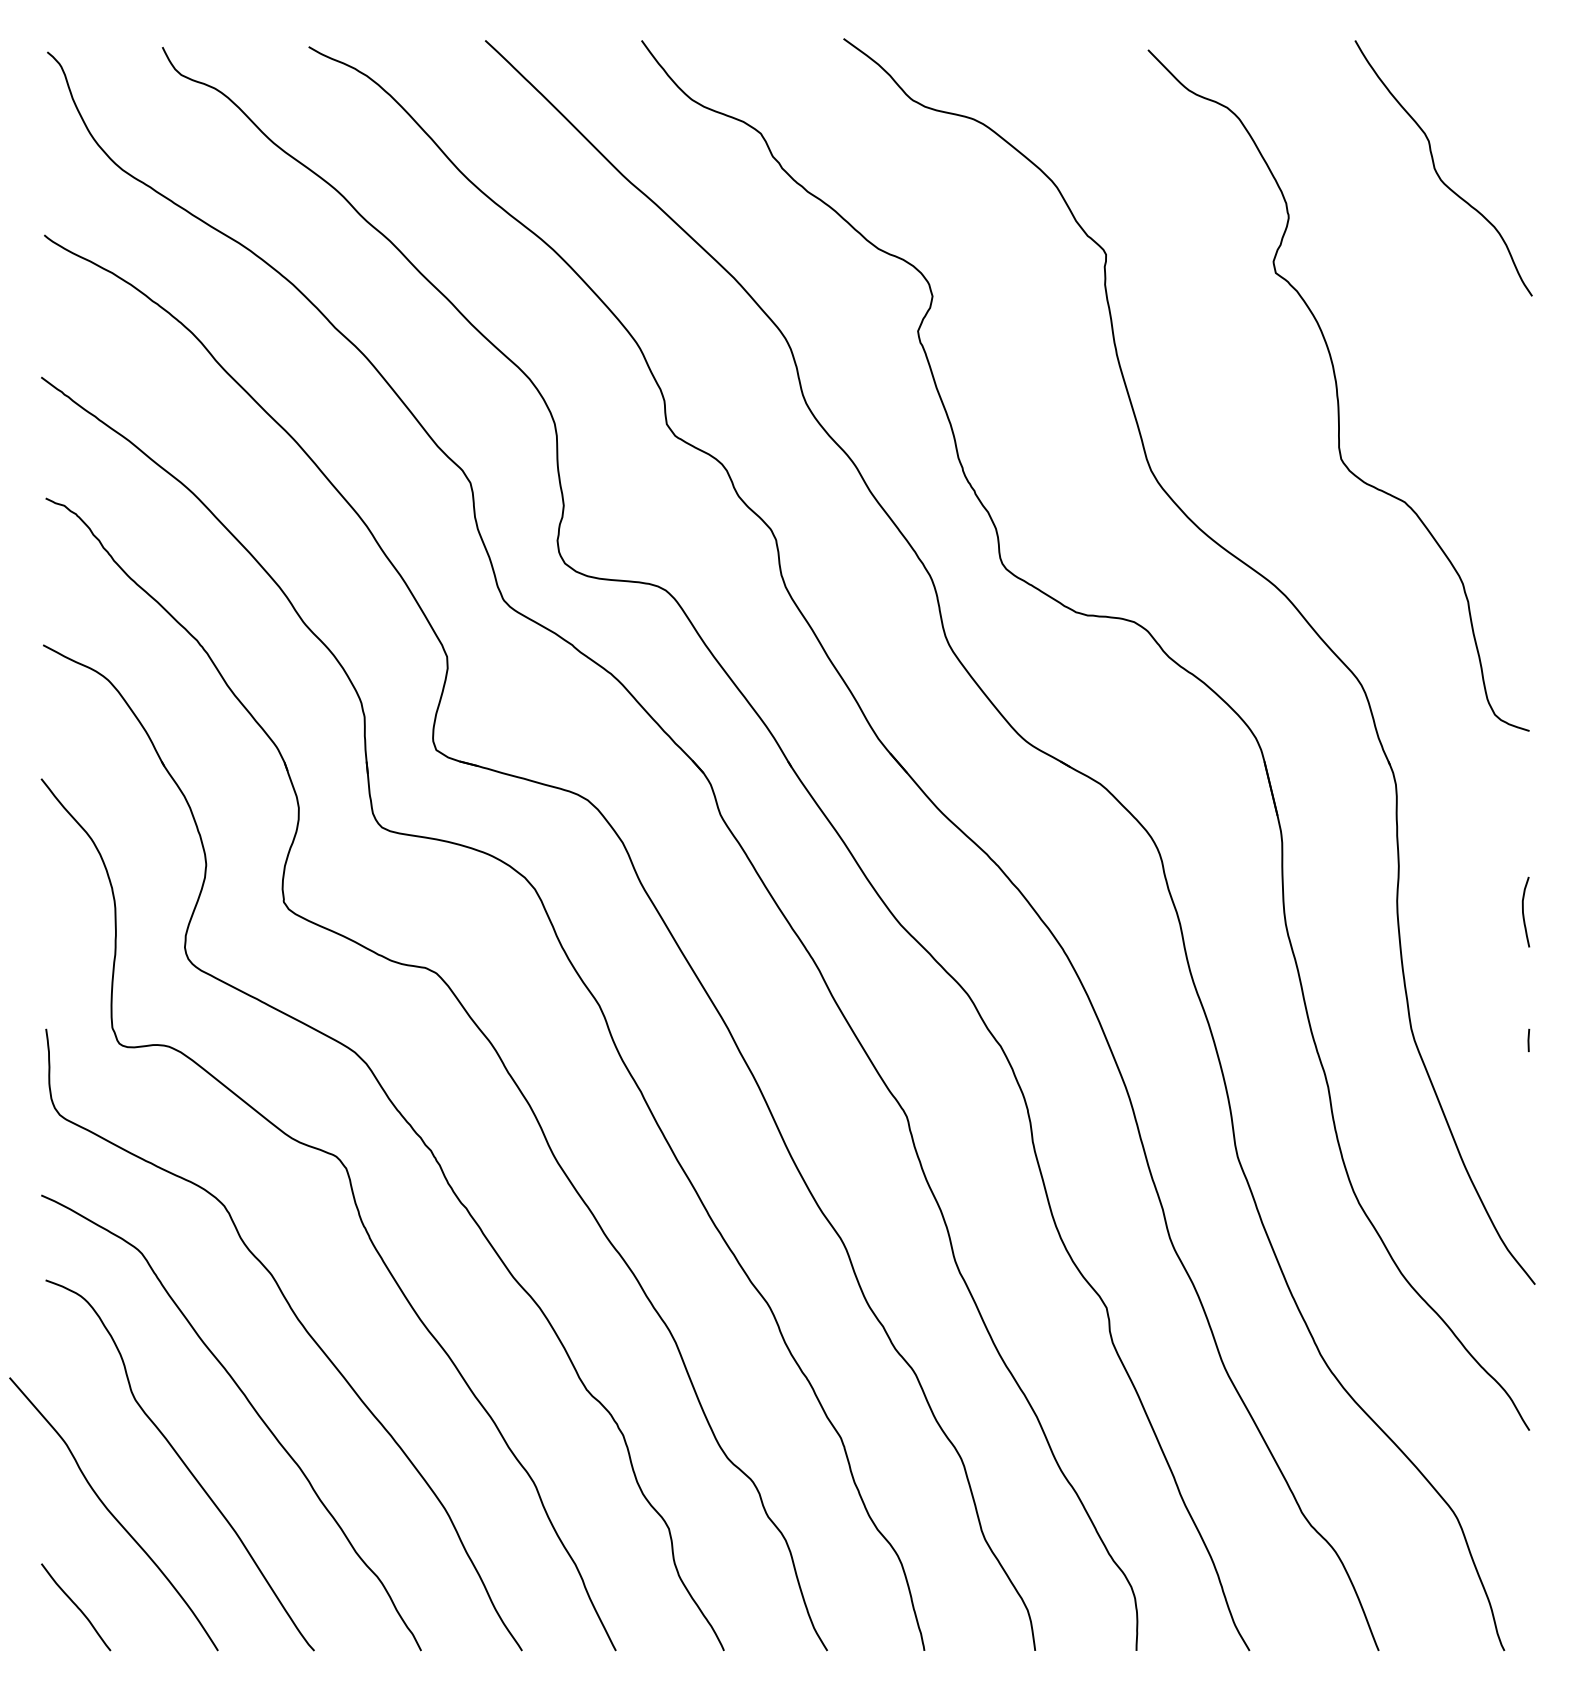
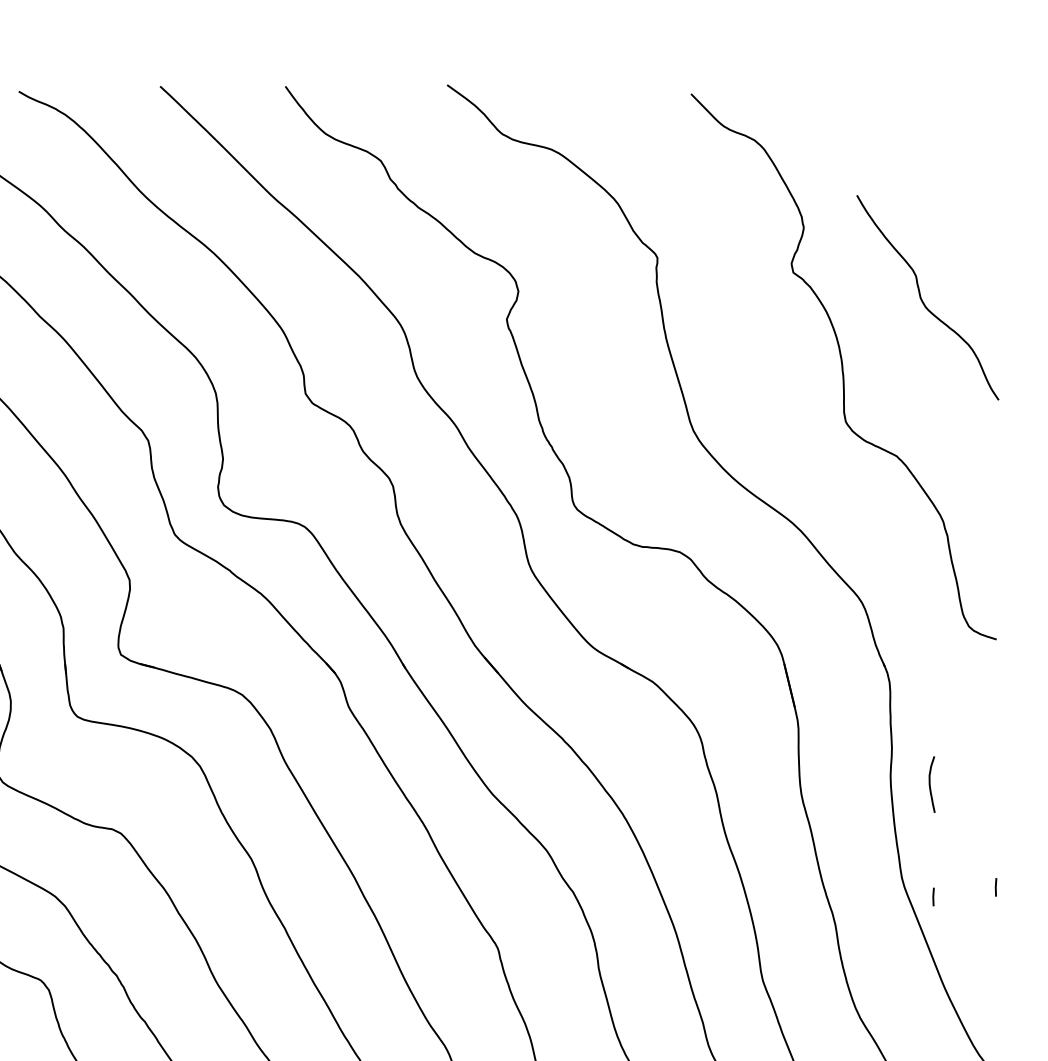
curve: (1437, 171) -> (922, 300), moved
curve: (1523, 911) -> (930, 784), moved
line: (1450, 1052) -> (933, 897), added

